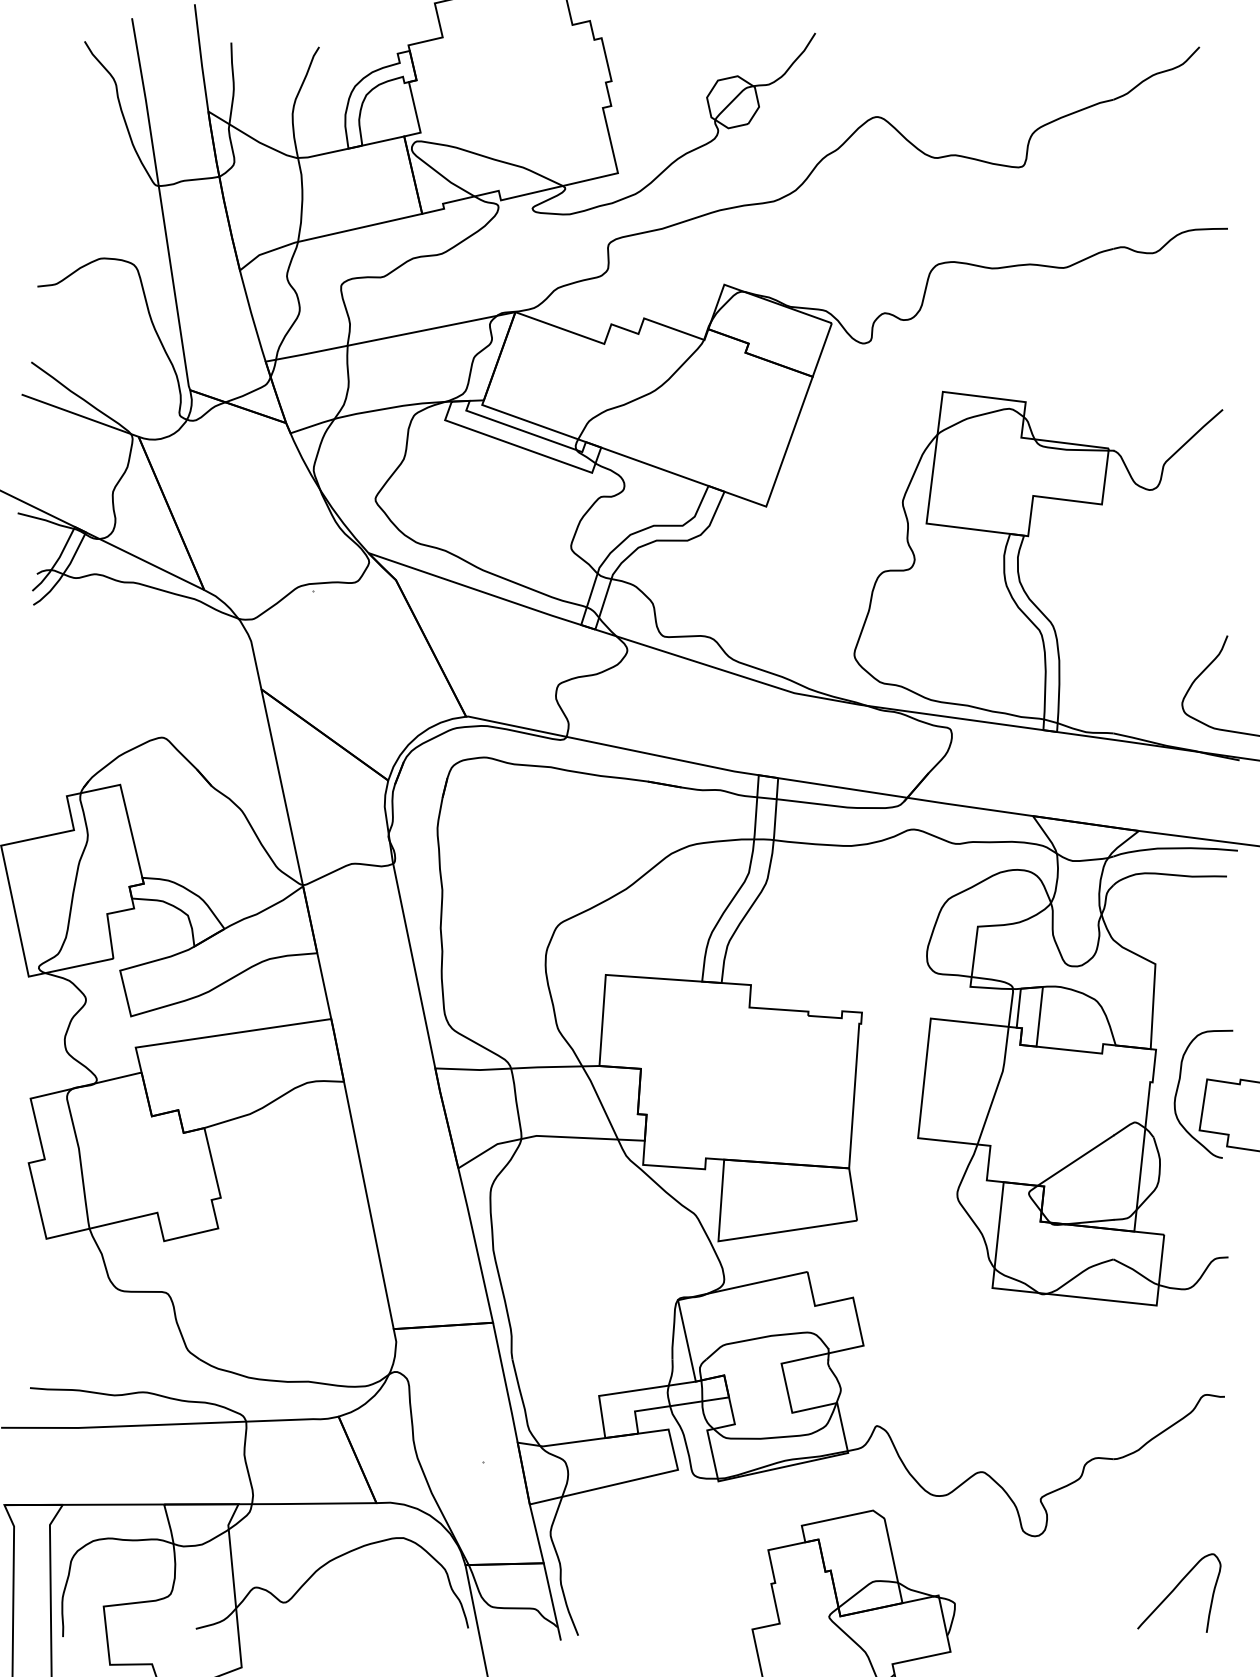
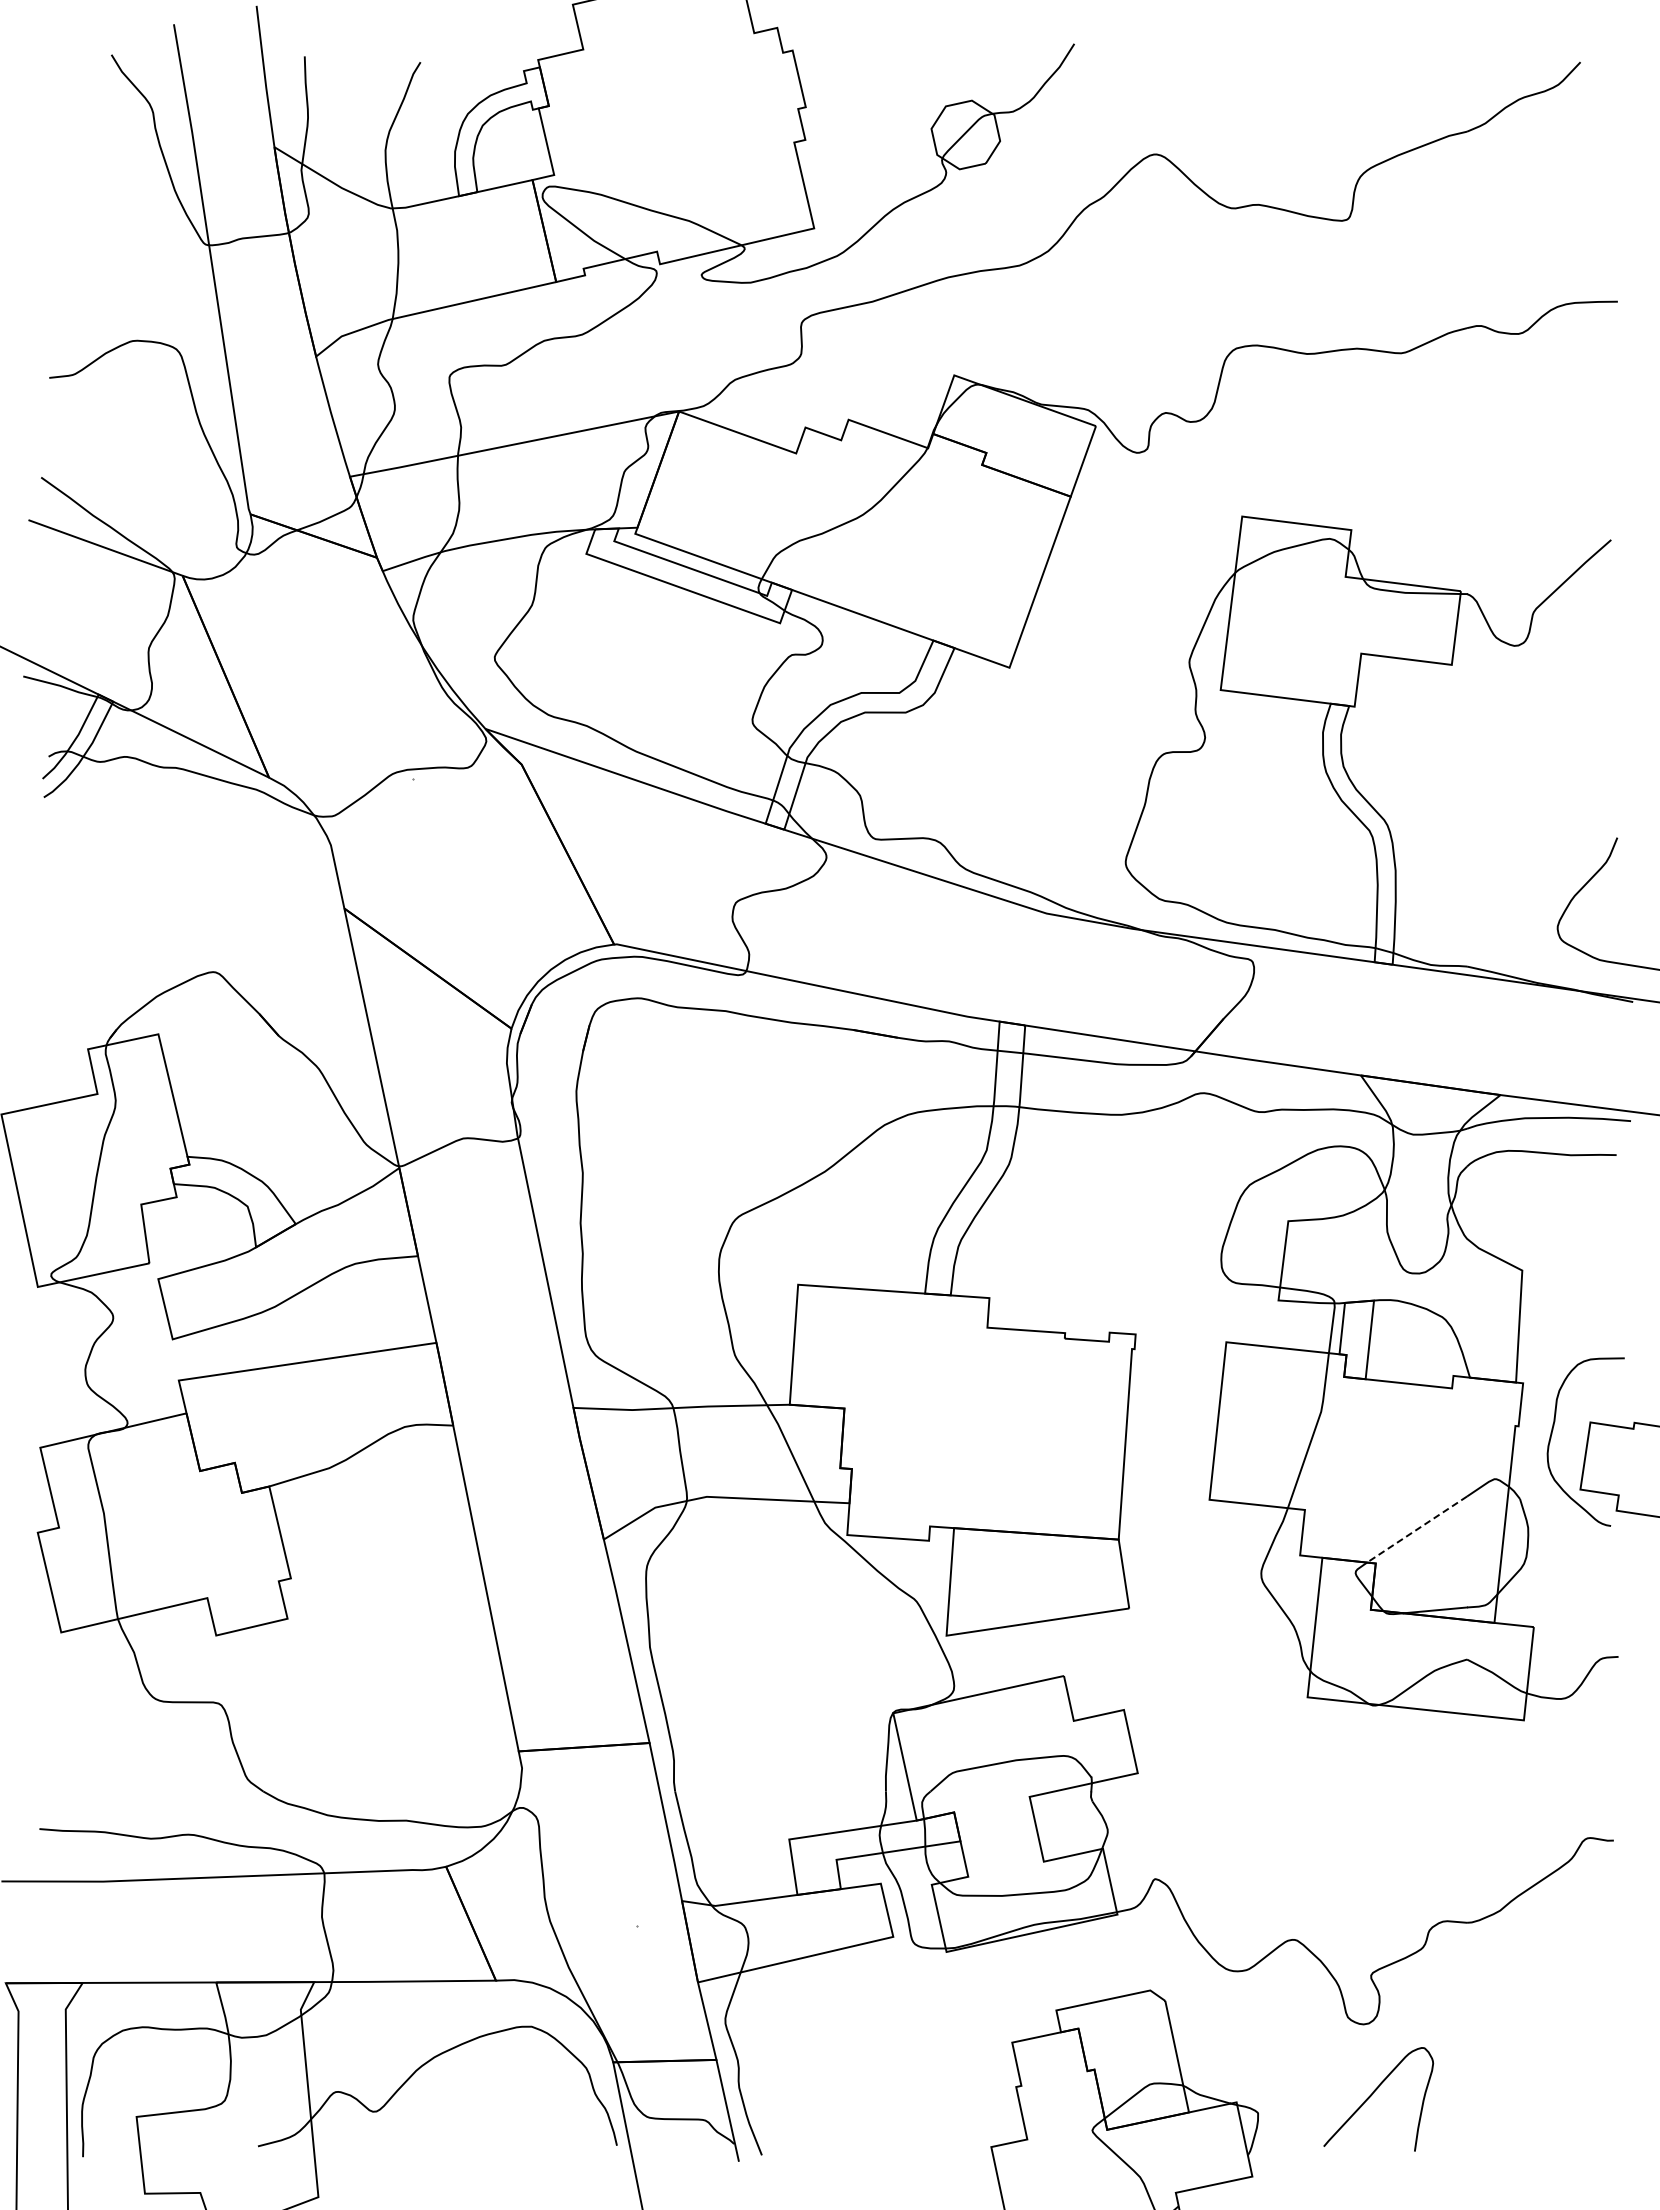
line: (1075, 1160) -> (1417, 1529), solid -> dashed
curve: (1174, 1590) -> (1372, 2095), moved

